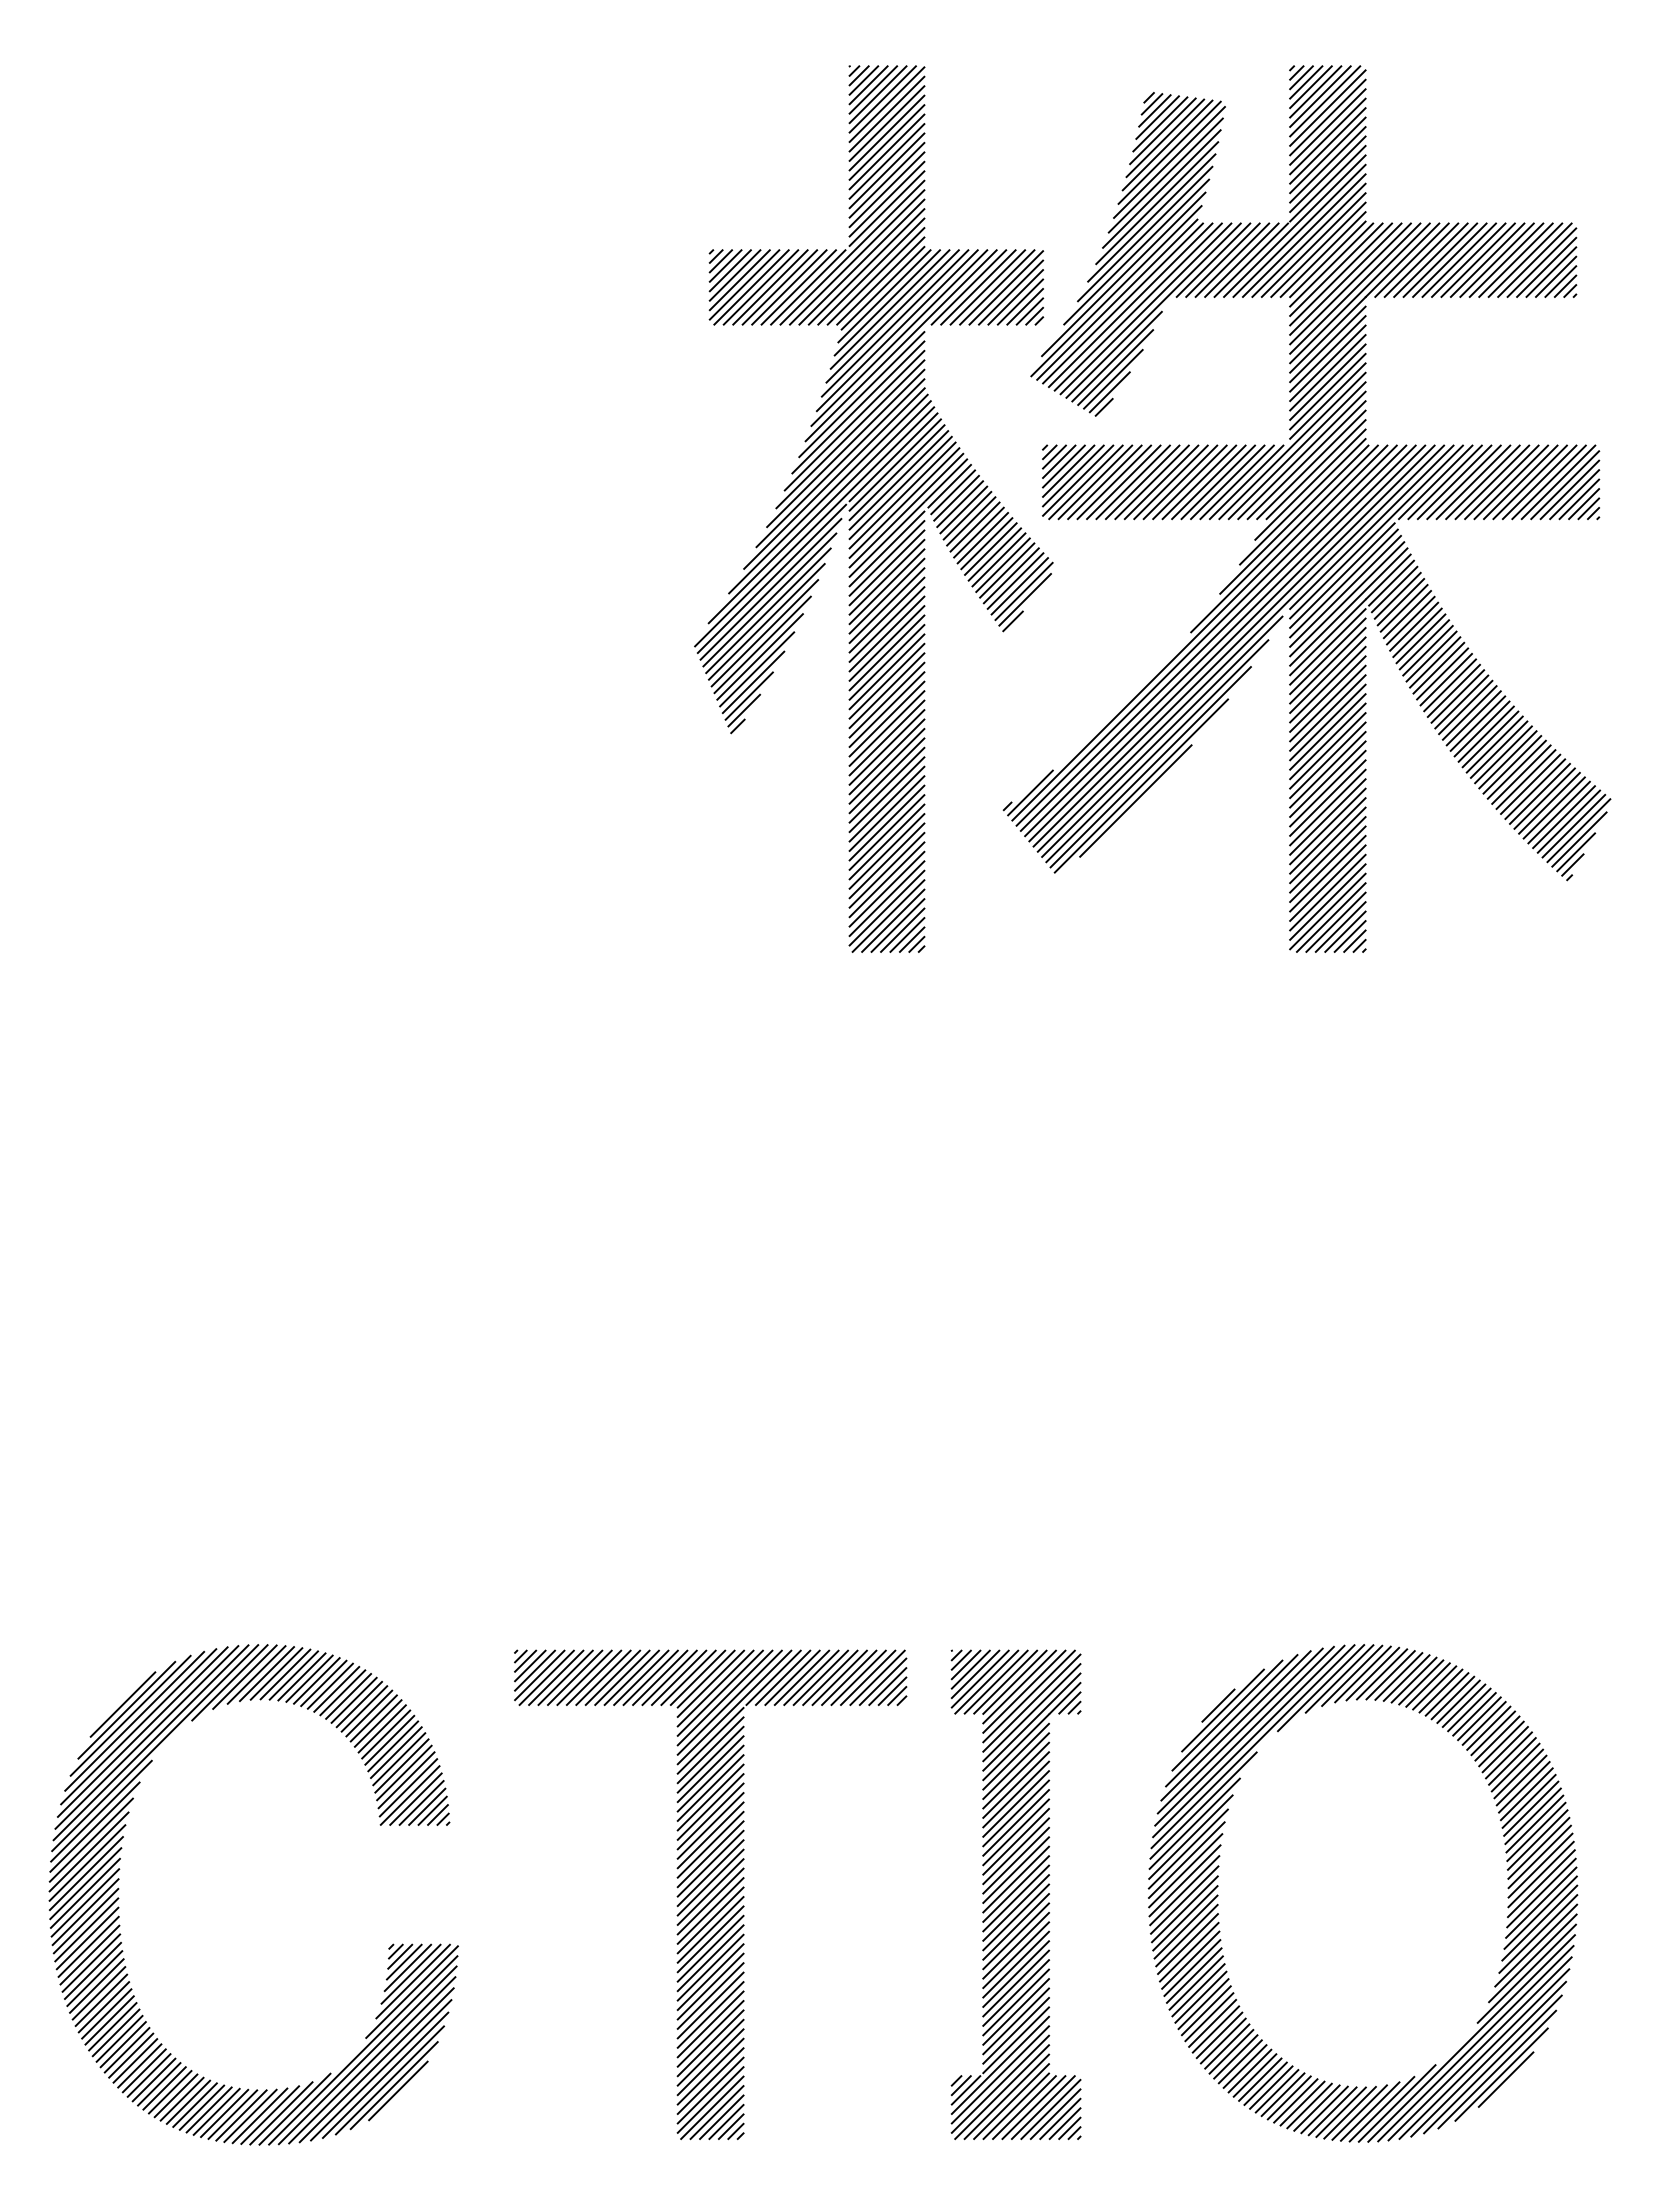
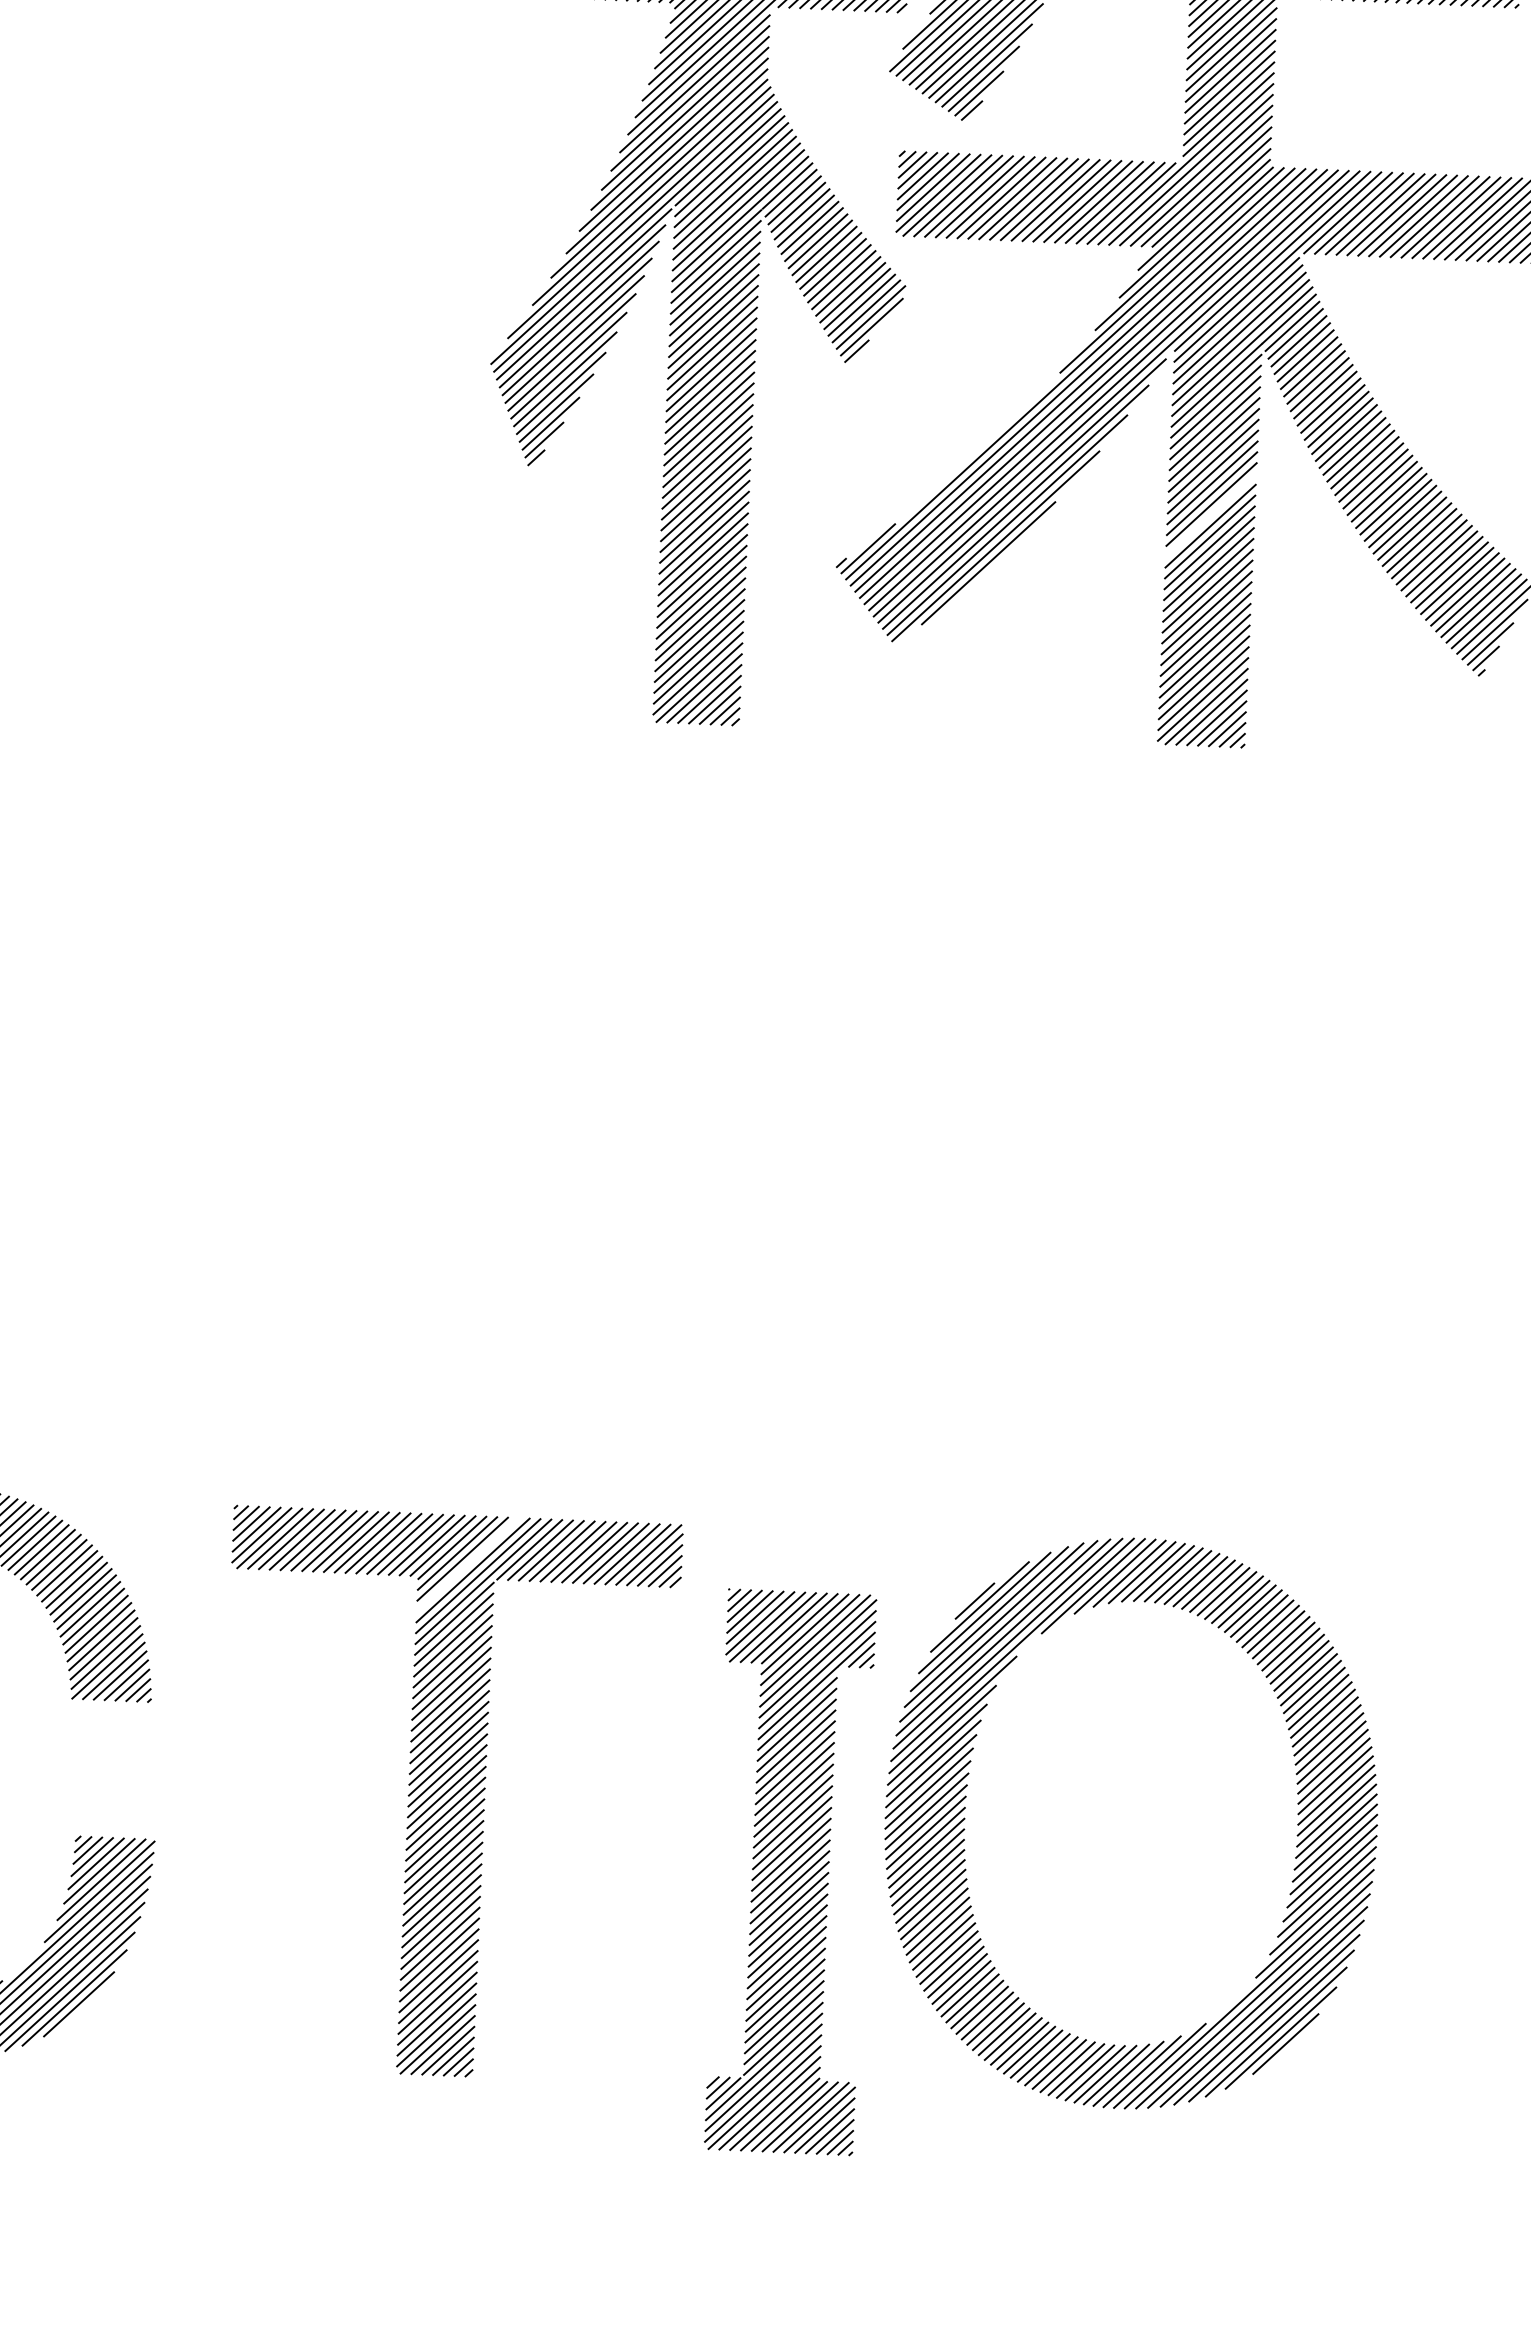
line: (1327, 750) -> (1210, 514), removed
line: (719, 1692) -> (466, 1563), removed
part: (1015, 1894) -> (789, 1871), moved
part: (1218, 1895) -> (965, 1818), moved

